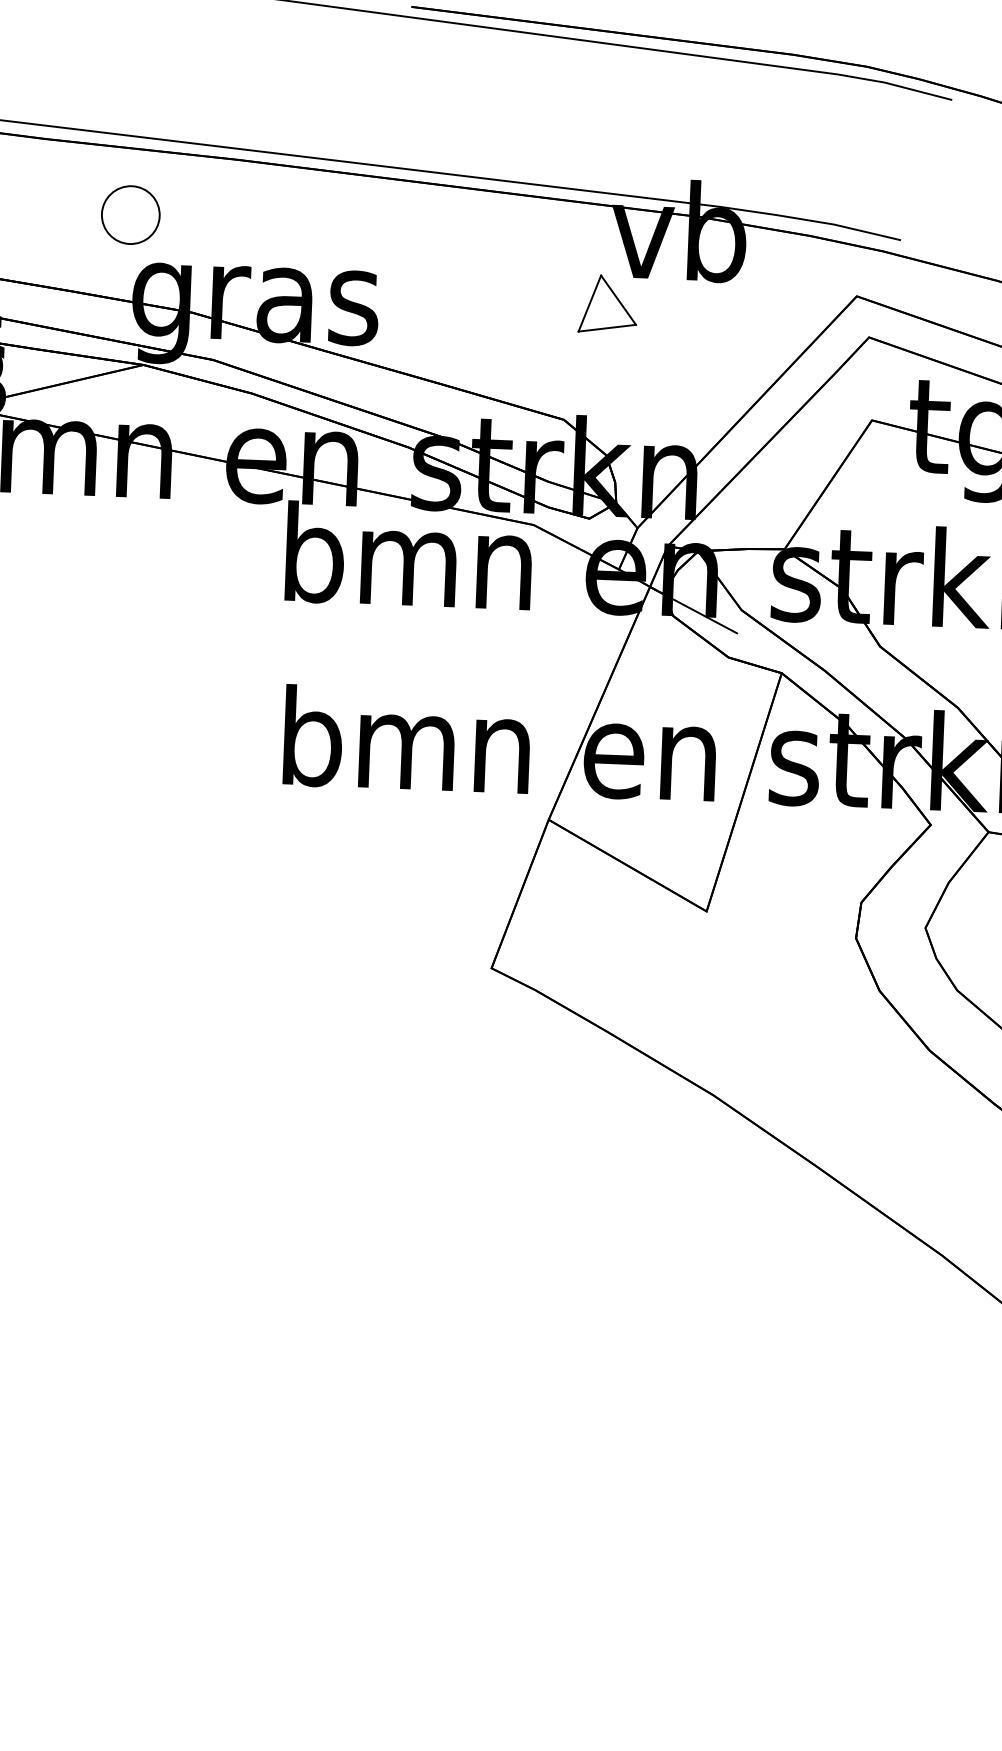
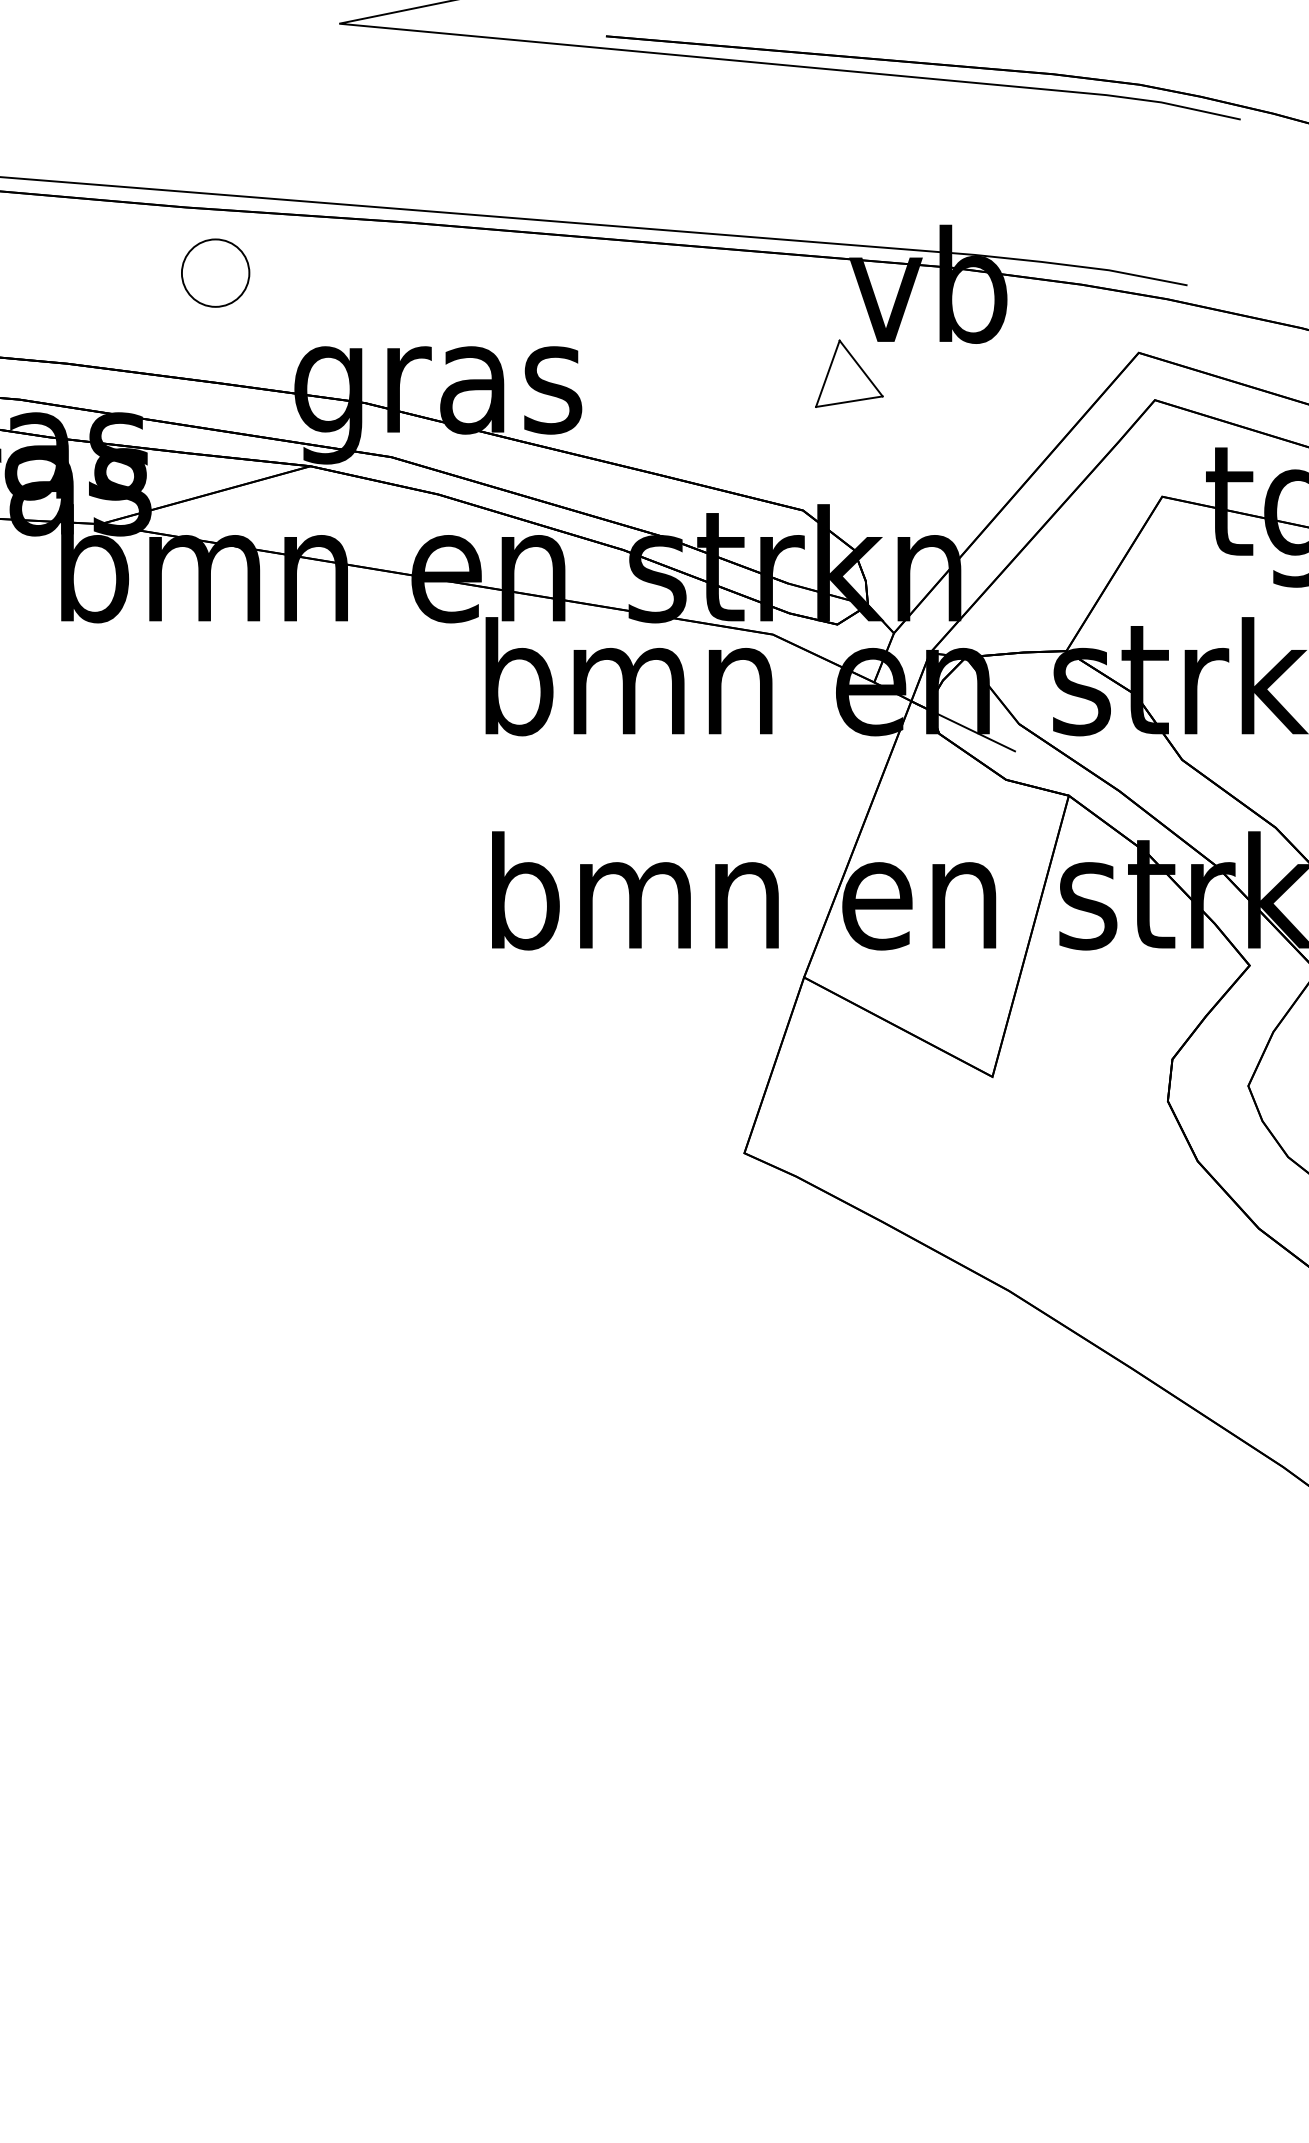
part: (130, 214) -> (215, 272), moved

